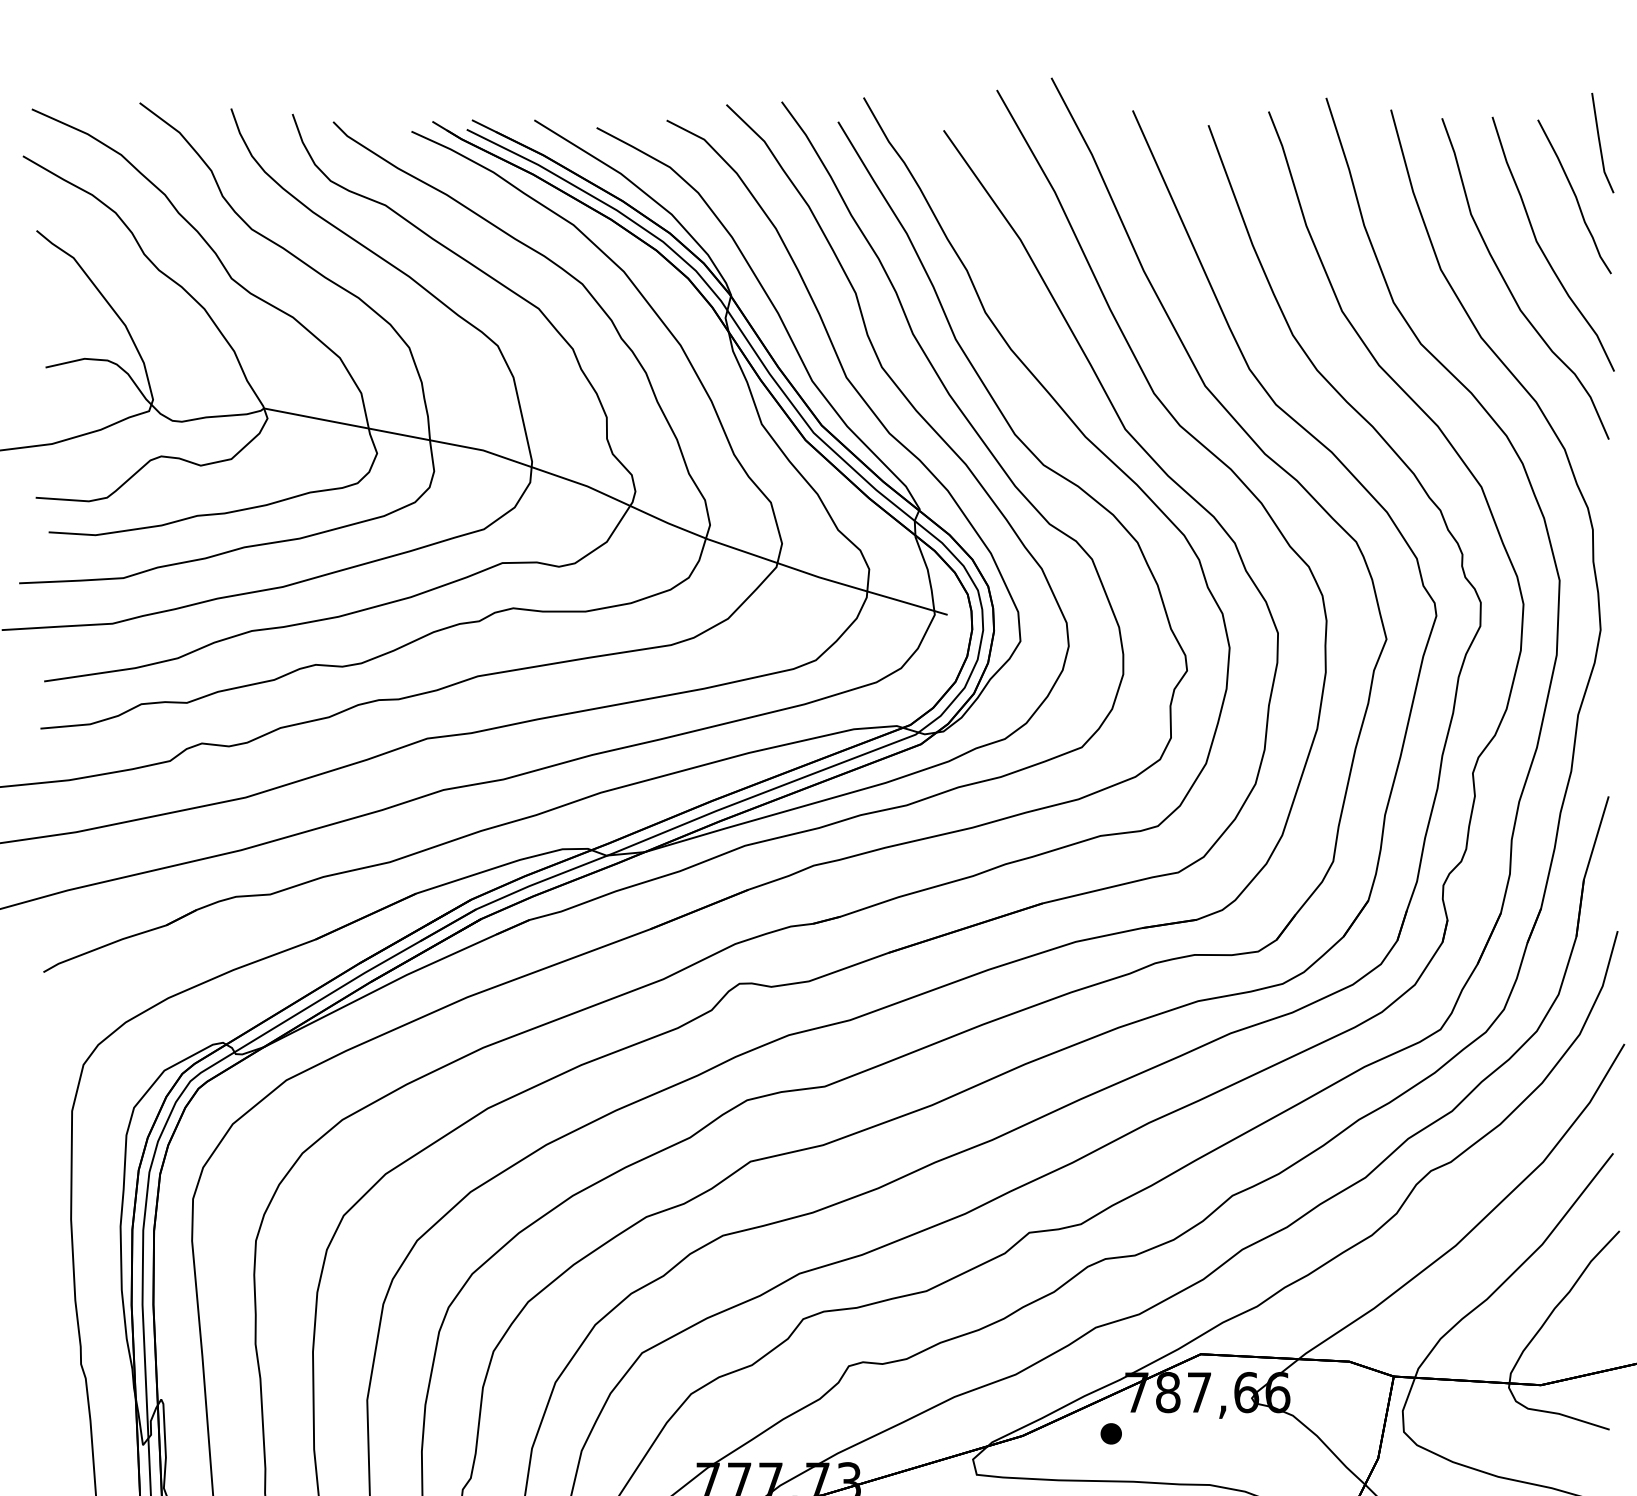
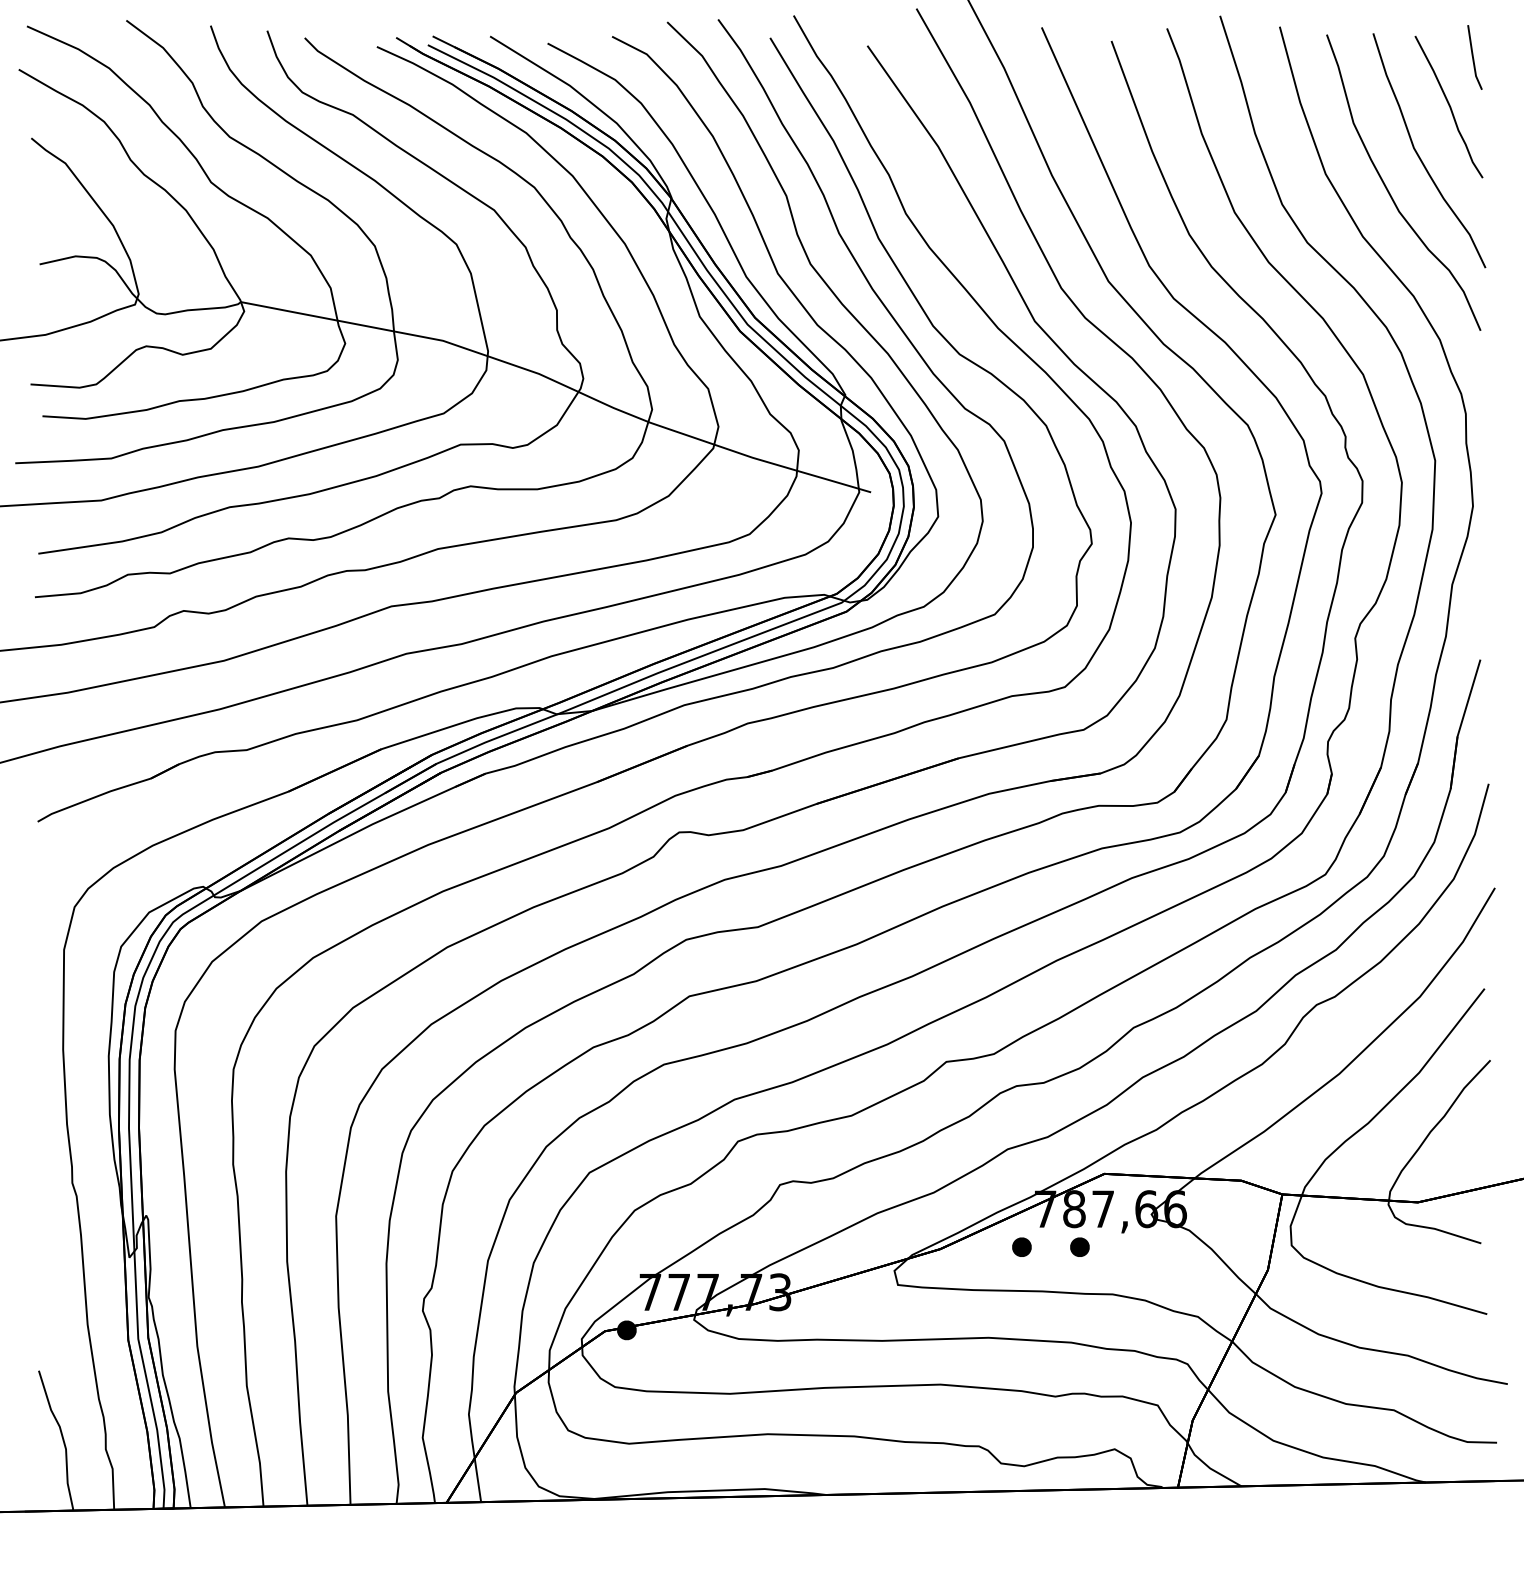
part: (1602, 143) -> (1474, 57), size x0.7
part: (1173, 1433) -> (1079, 1246), added

